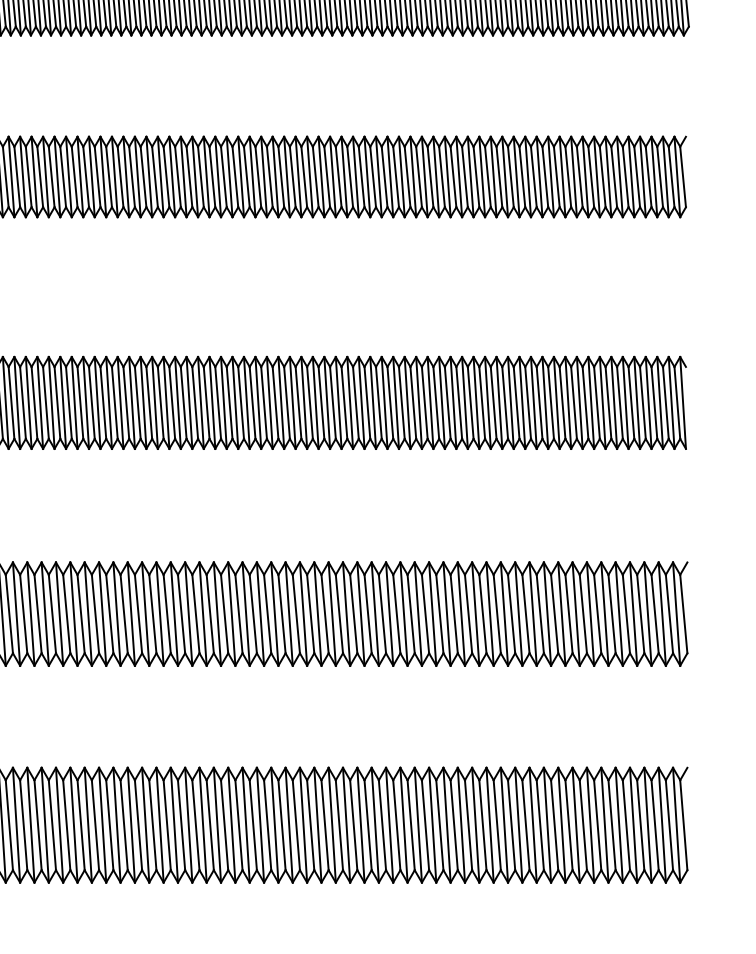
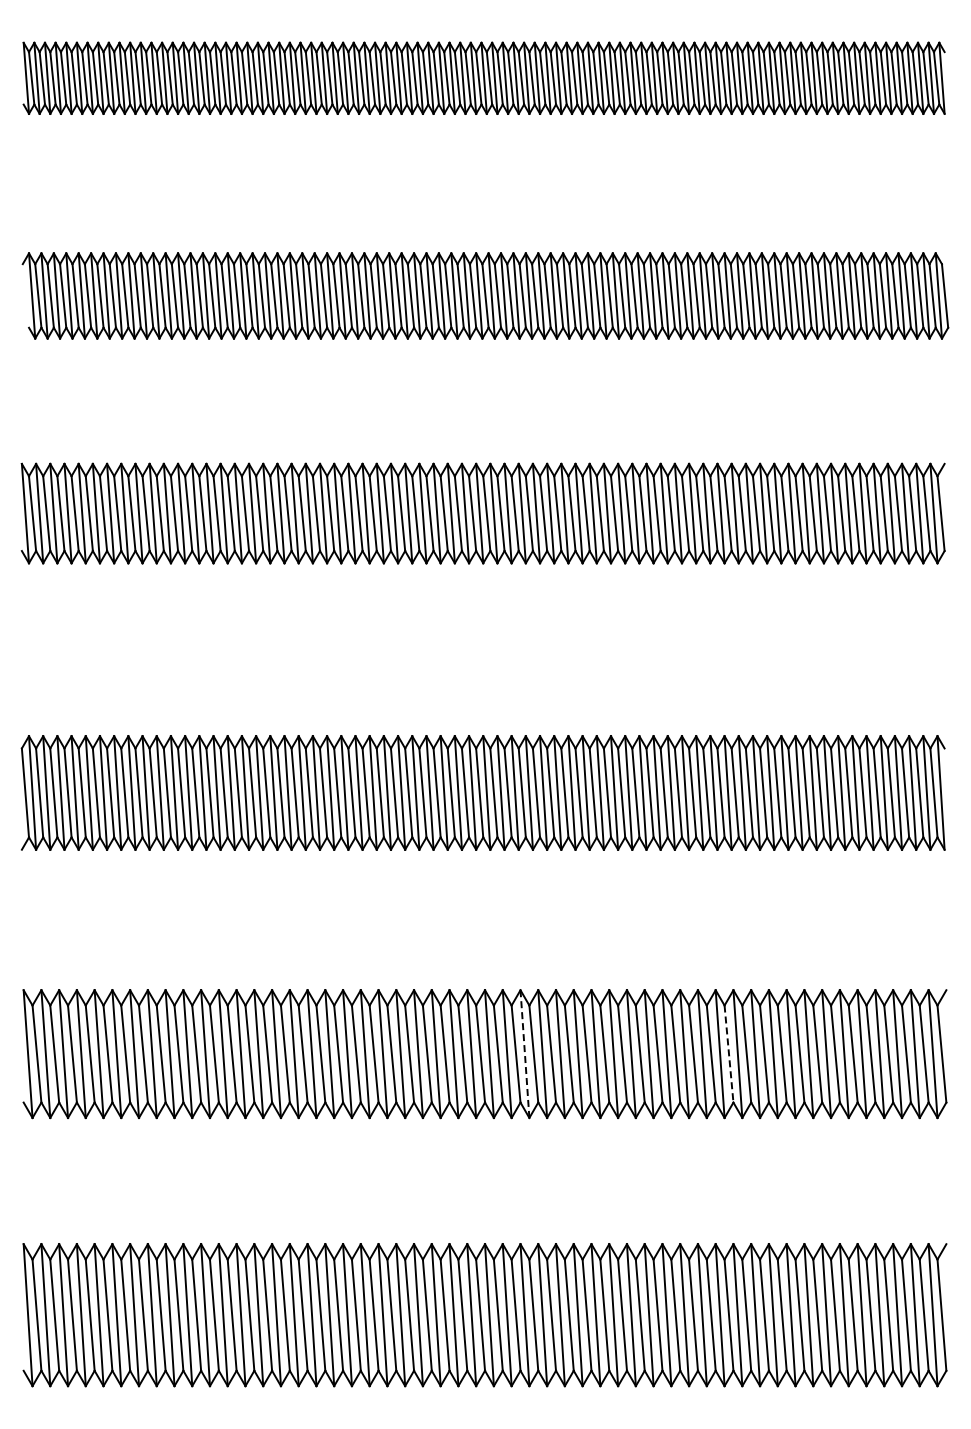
line: (346, 614) -> (524, 1054), solid -> dashed
line: (512, 614) -> (729, 1054), solid -> dashed

